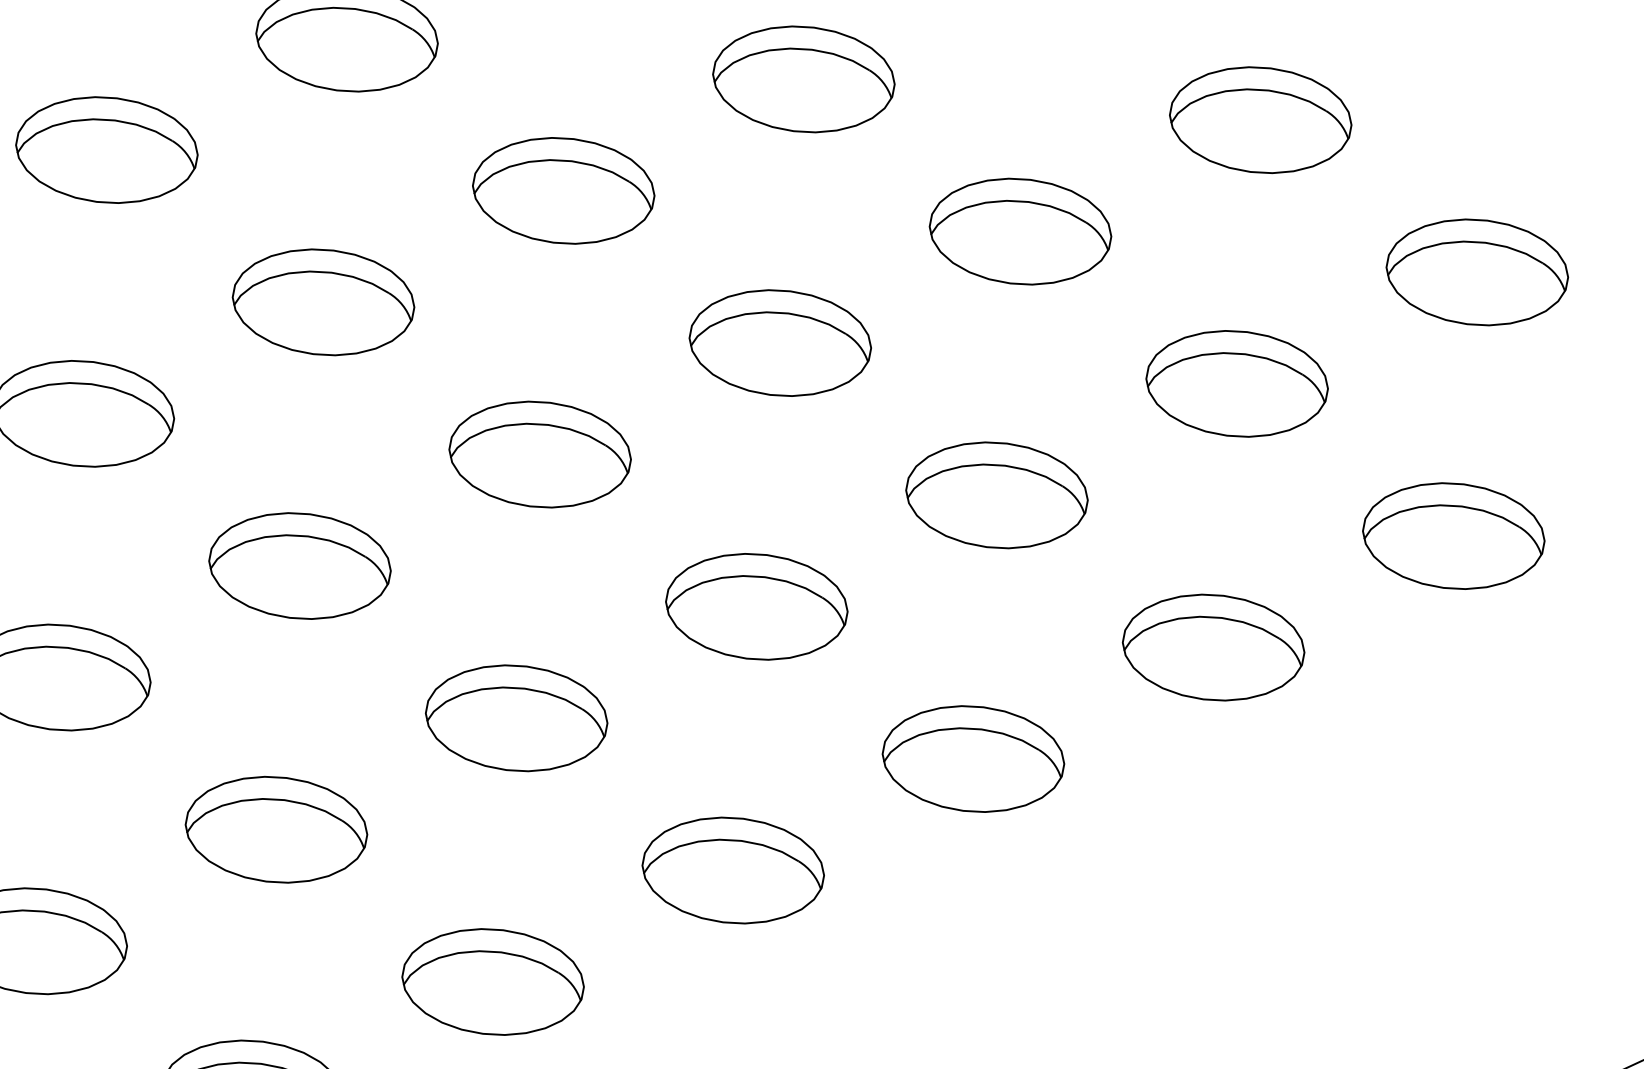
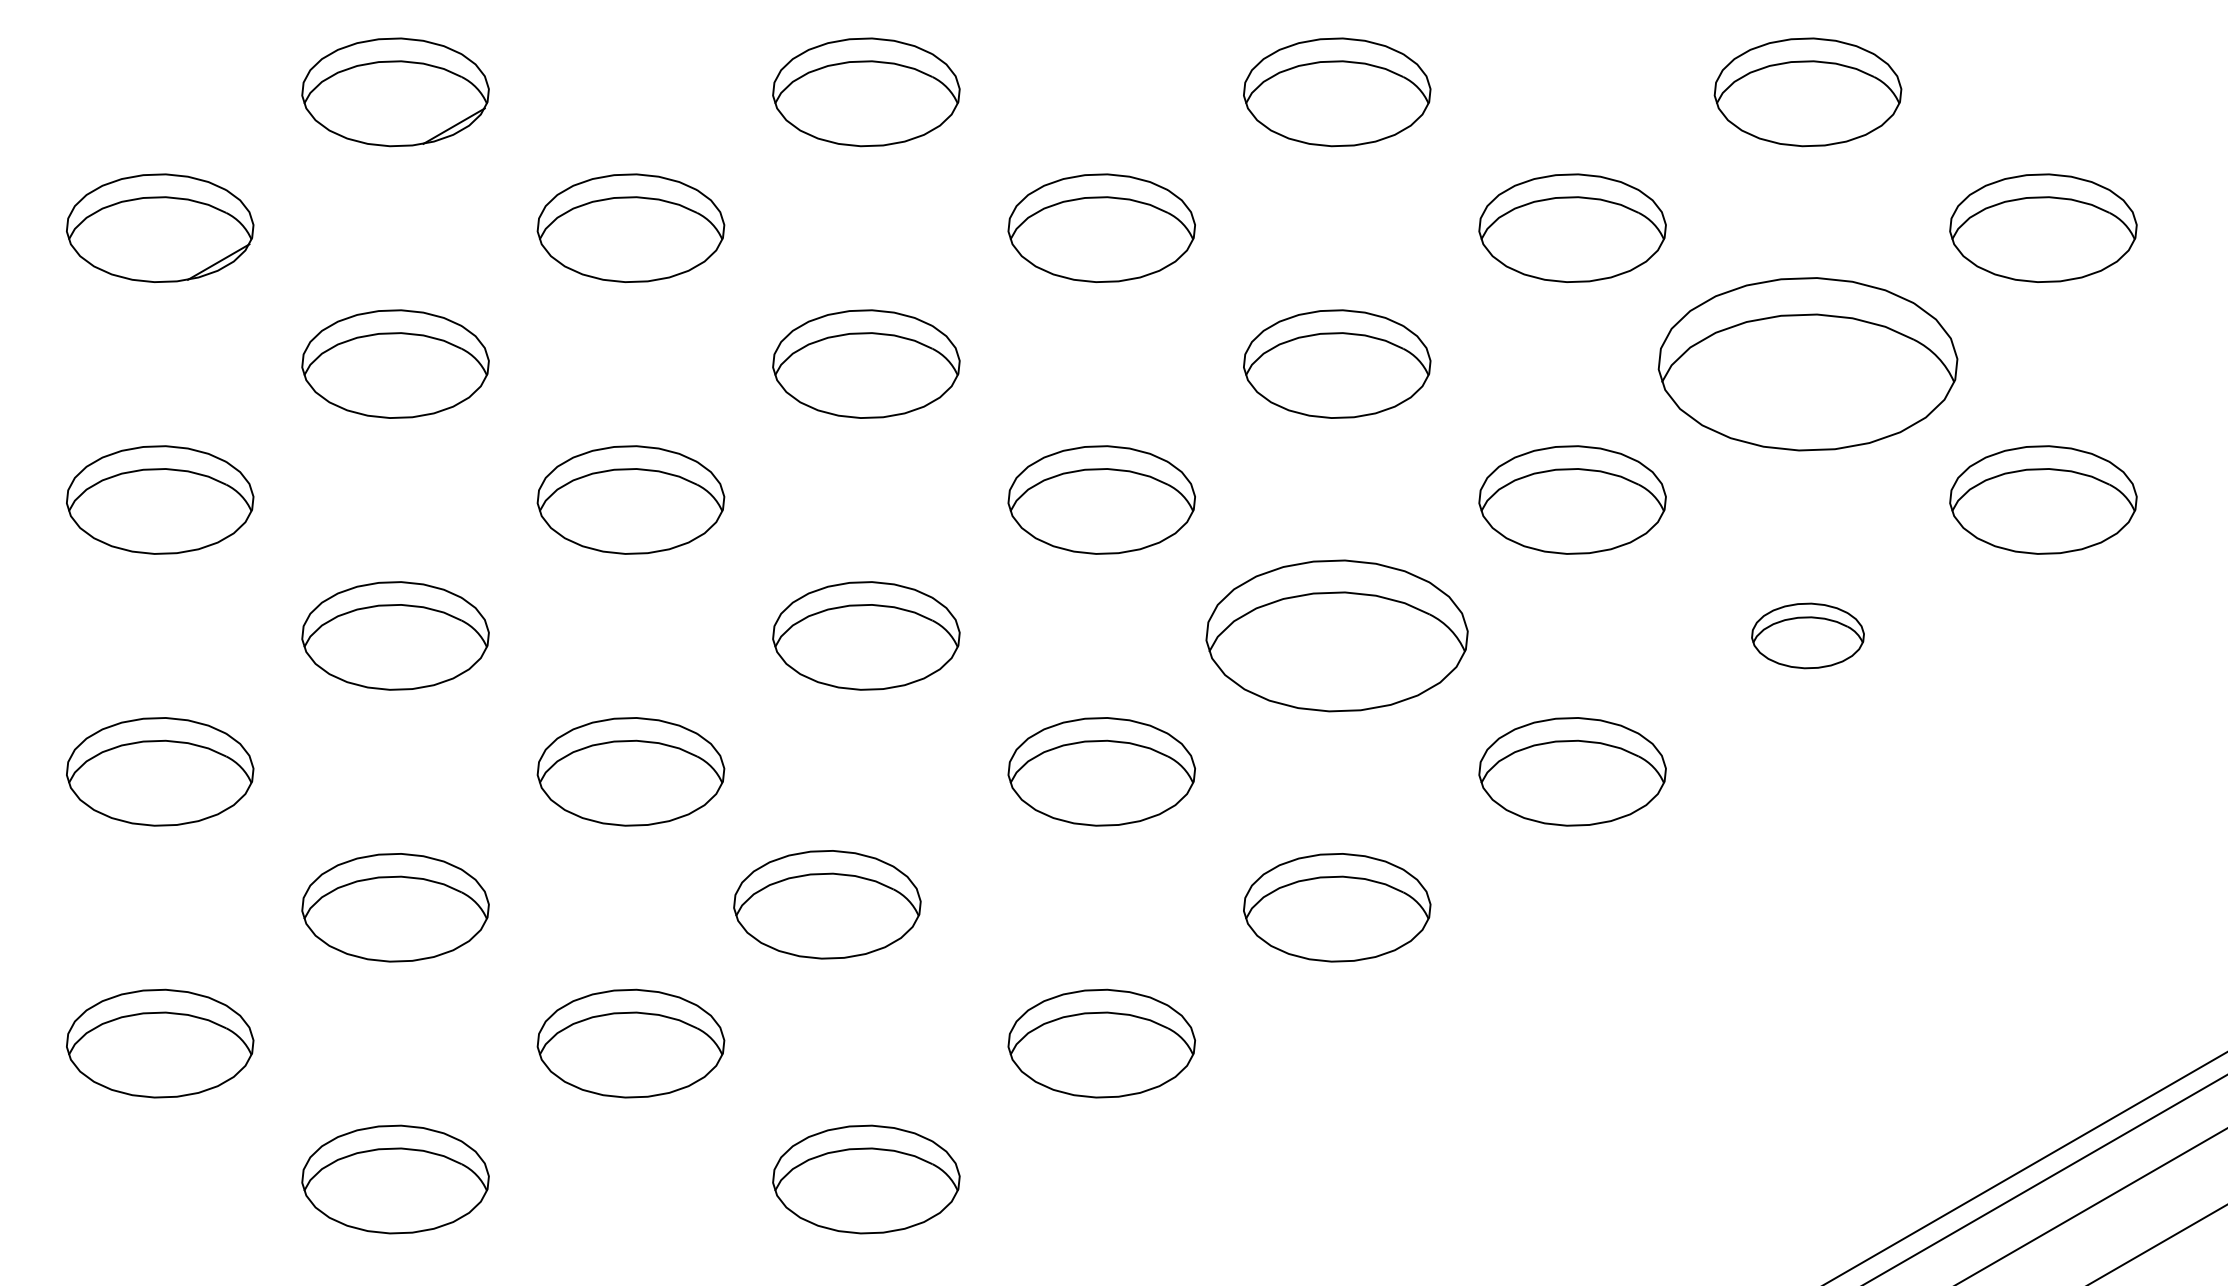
part: (1236, 383) -> (1807, 363), size x1.6
part: (757, 606) -> (1337, 635), size x1.4
part: (1213, 647) -> (1807, 635), size x0.6
part: (276, 829) -> (827, 904), moved

